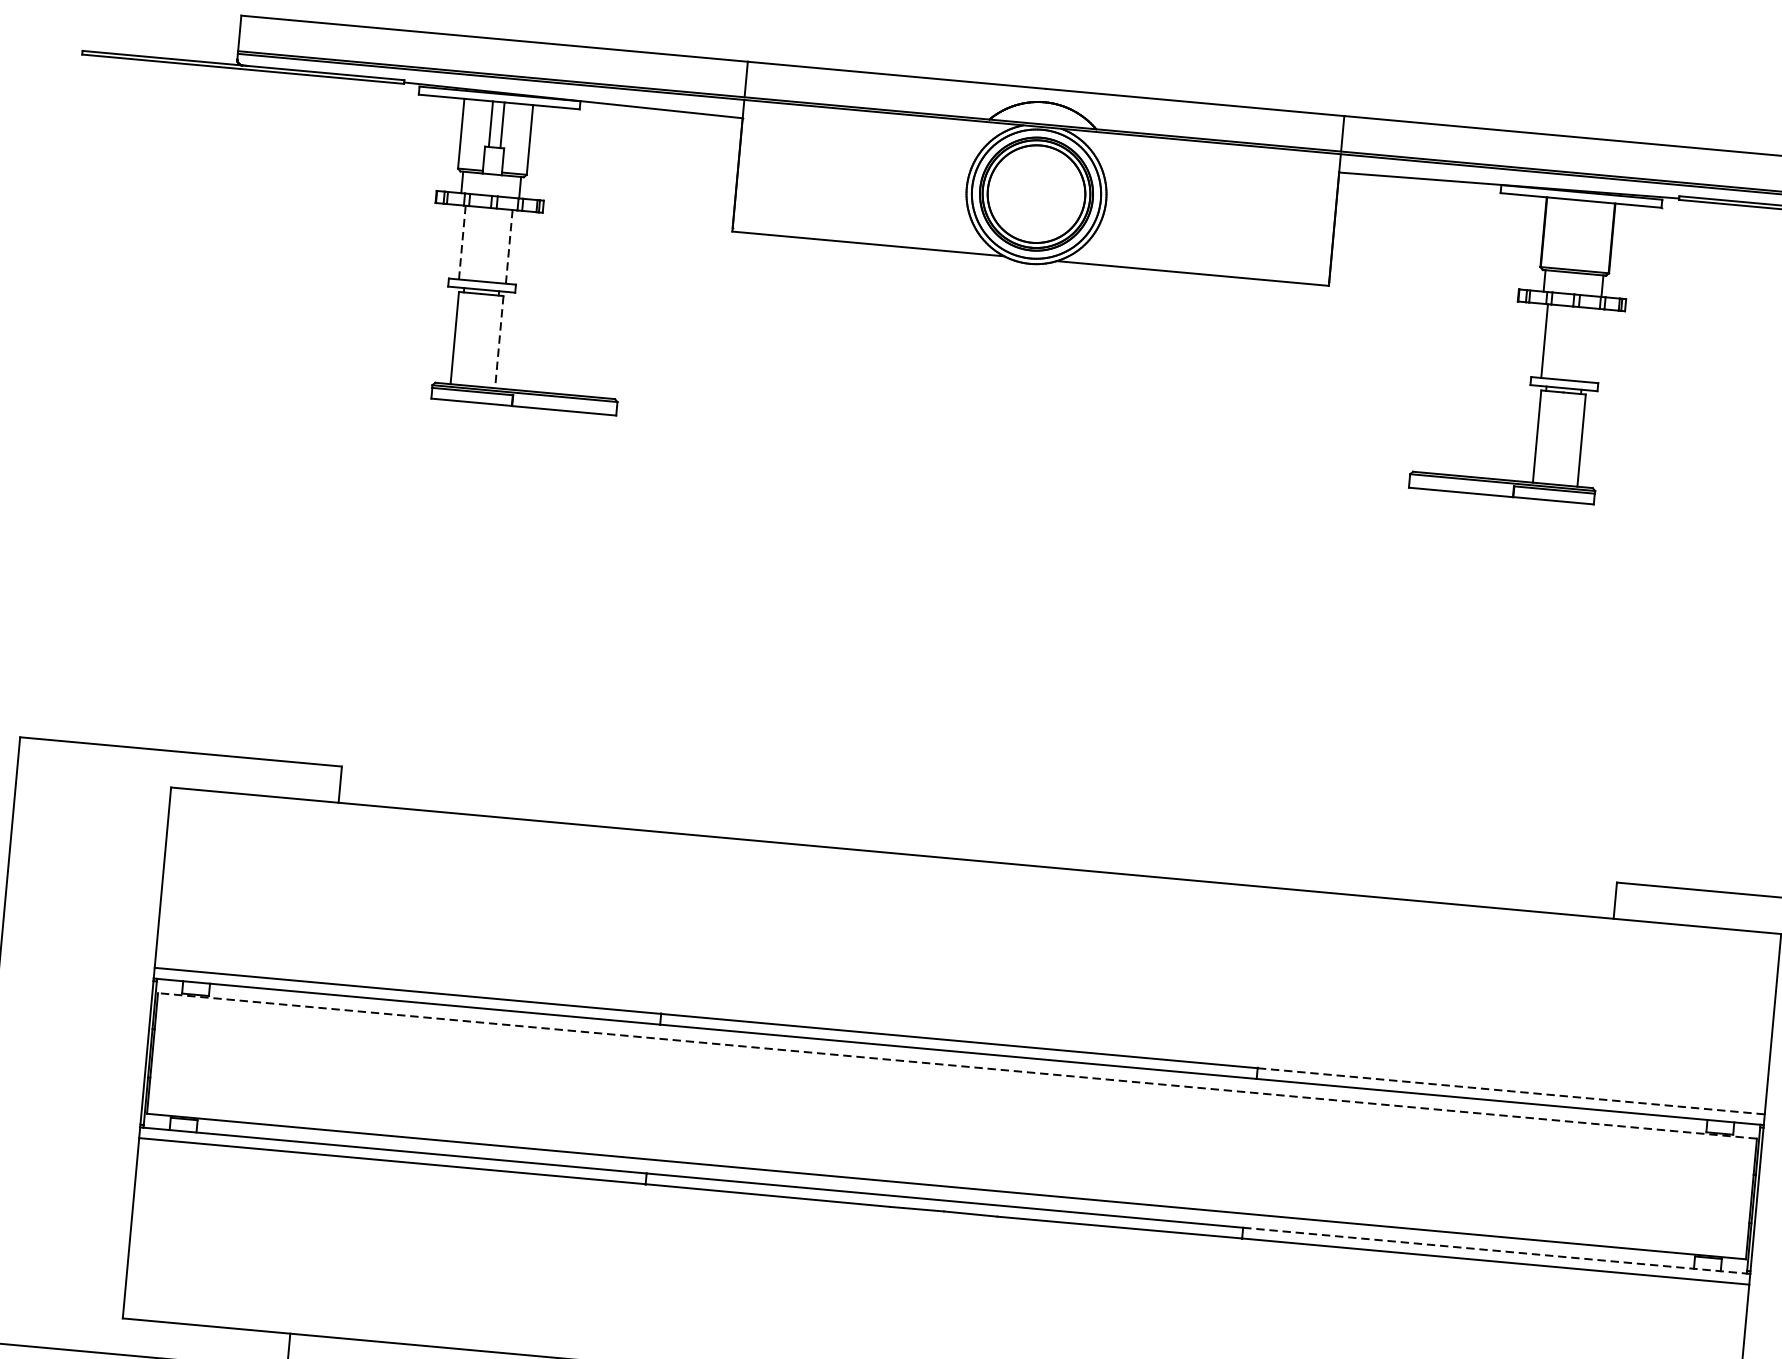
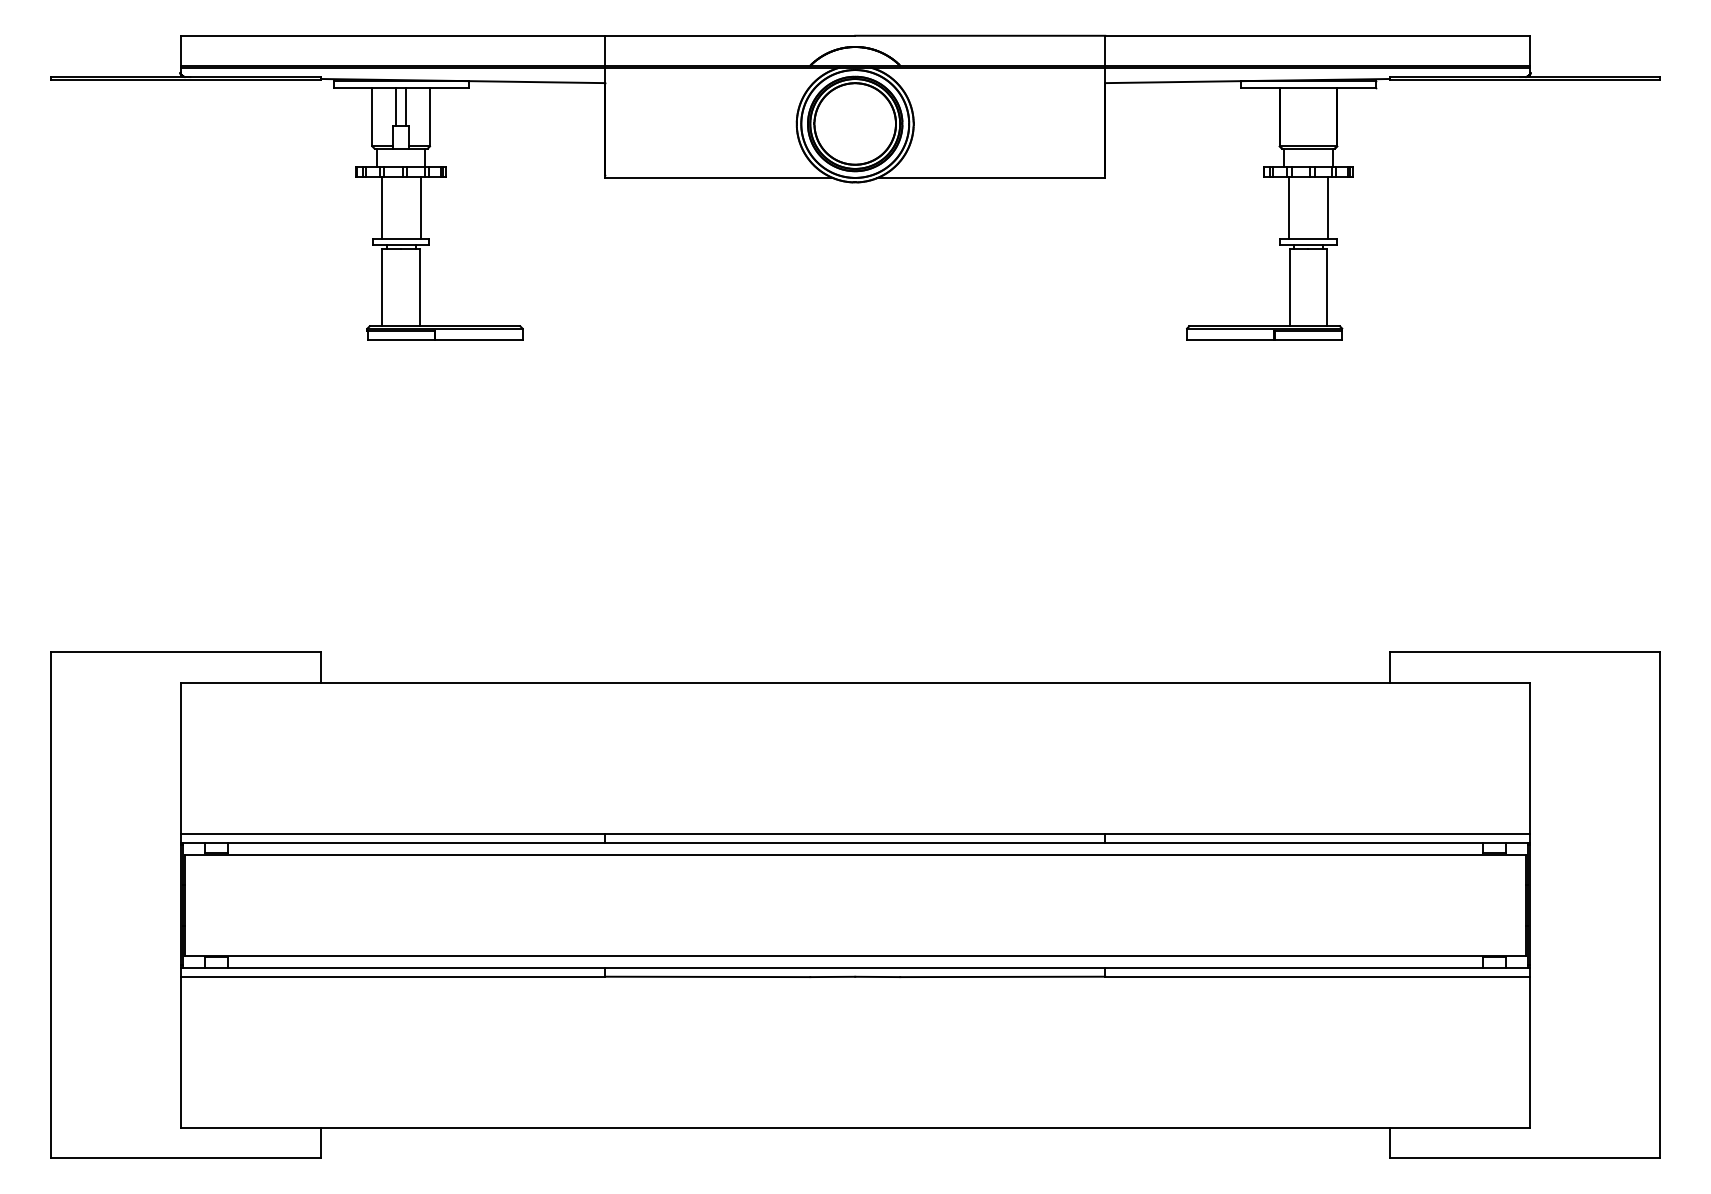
line: (462, 242) -> (381, 207), dashed -> solid
line: (508, 246) -> (420, 207), dashed -> solid
line: (498, 341) -> (419, 287), dashed -> solid
line: (1591, 345) -> (1328, 207), added
line: (957, 1065) -> (855, 854), dashed -> solid
line: (1510, 1090) -> (1317, 833), dashed -> solid
line: (1495, 1250) -> (1316, 967), dashed -> solid

